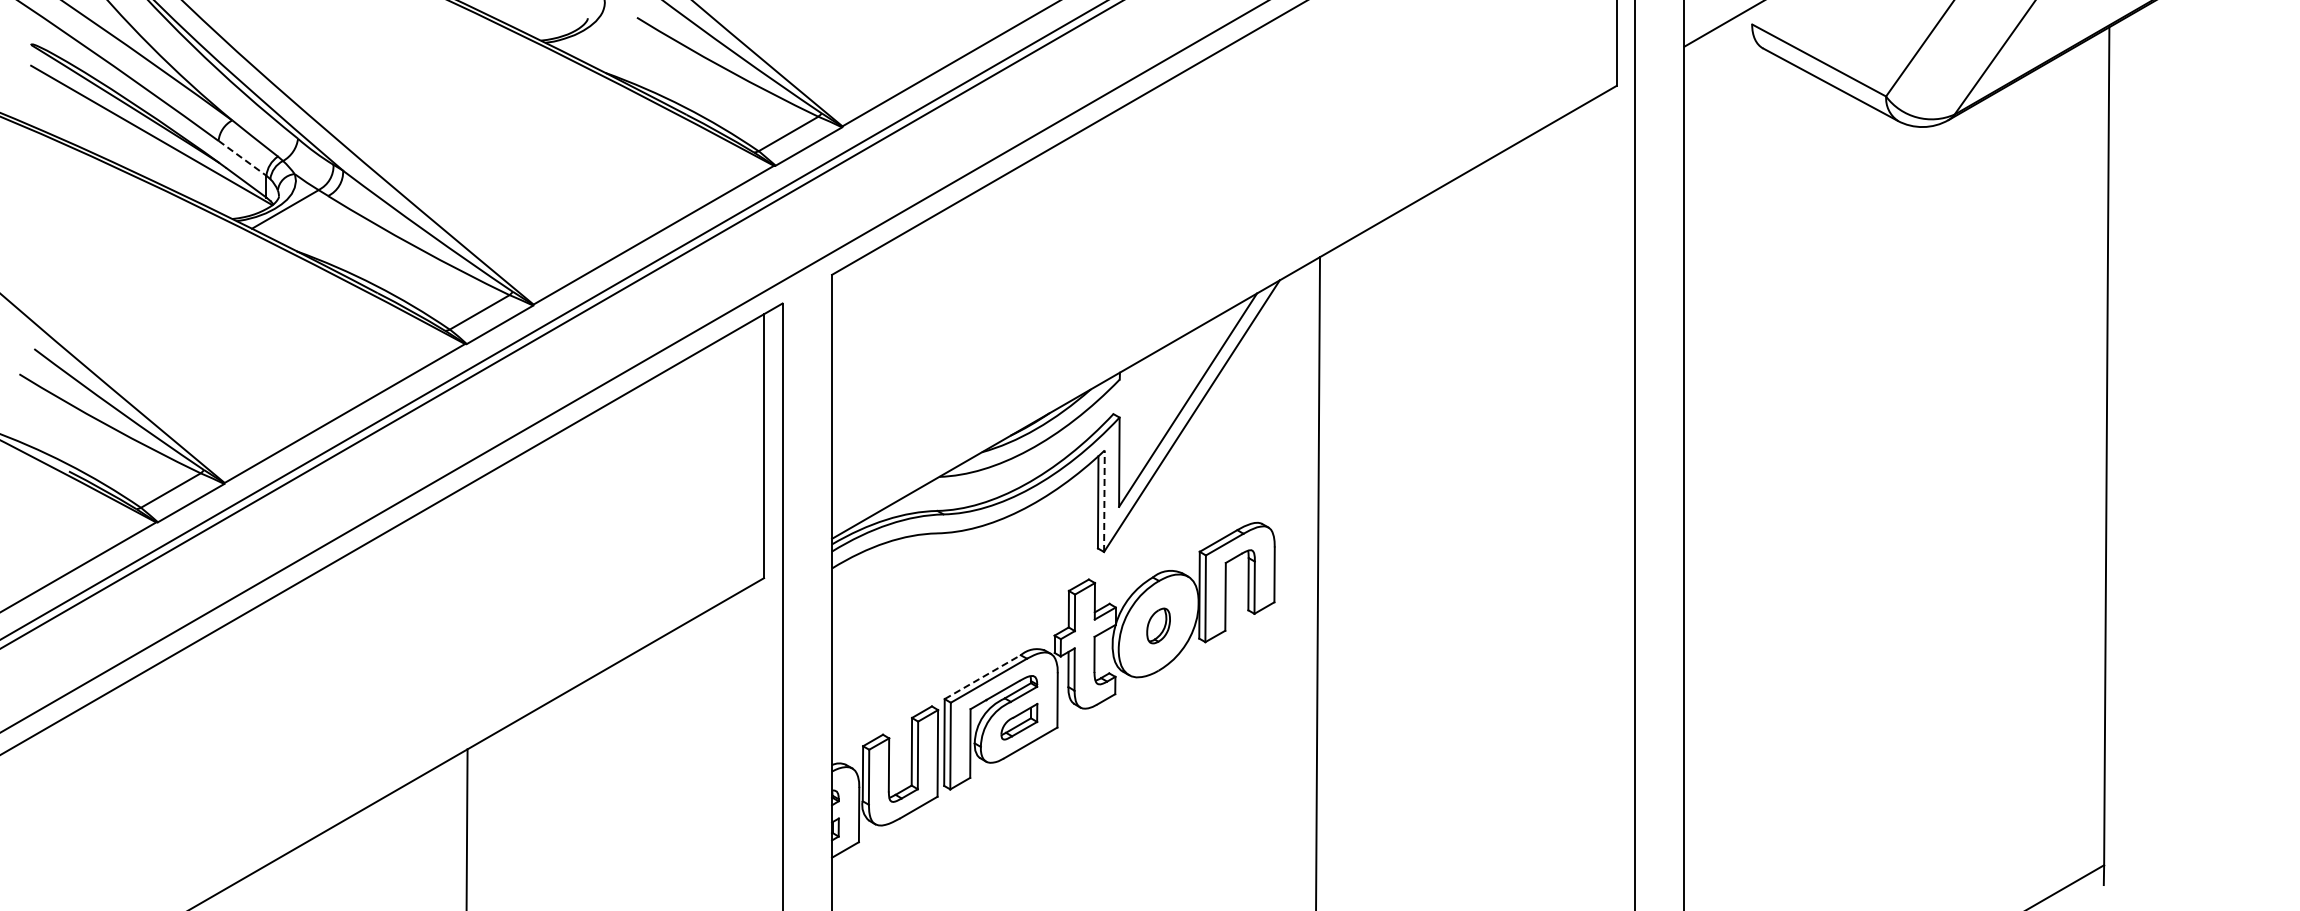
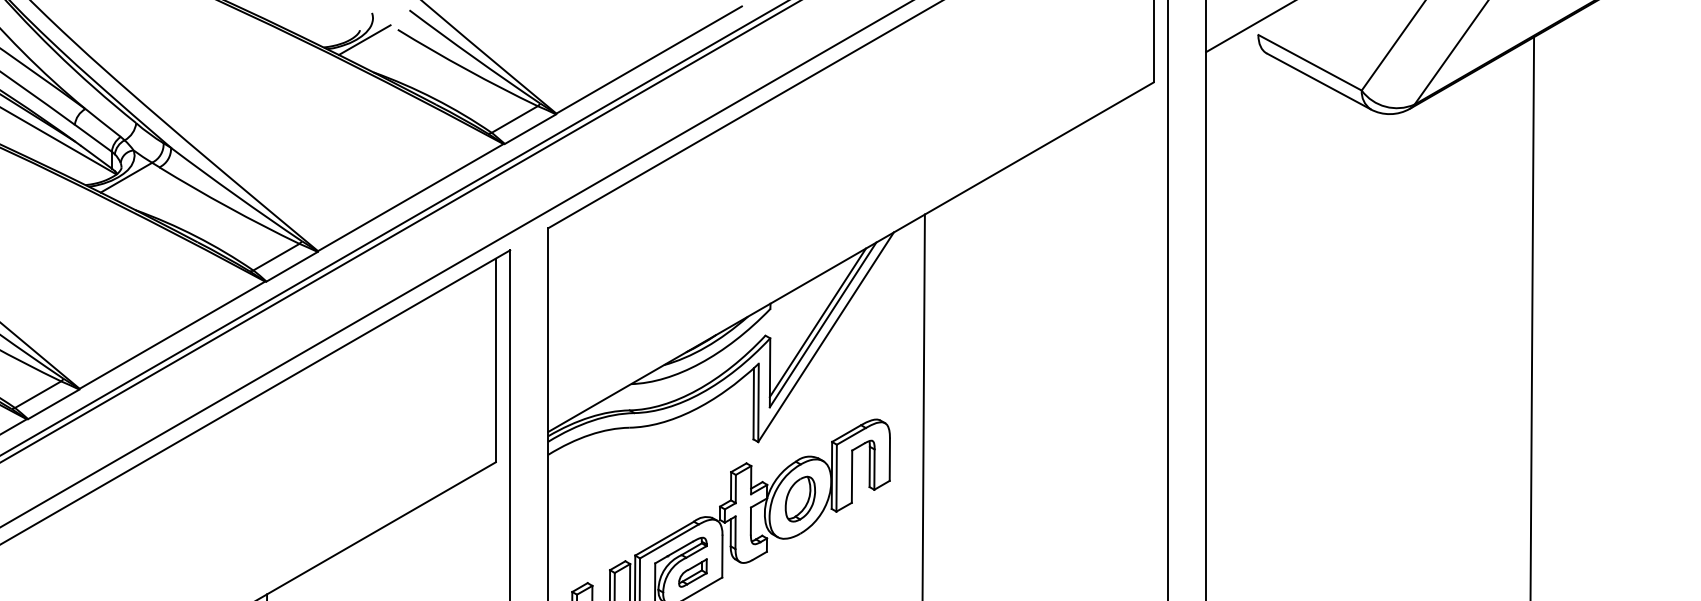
line: (593, 30) -> (364, 39), added
line: (242, 158) -> (93, 138), dashed -> solid
line: (1181, 397) -> (818, 322), added
line: (1104, 501) -> (758, 403), dashed -> solid
part: (1158, 625) -> (800, 498), size x1.67
line: (982, 677) -> (664, 538), dashed -> solid

